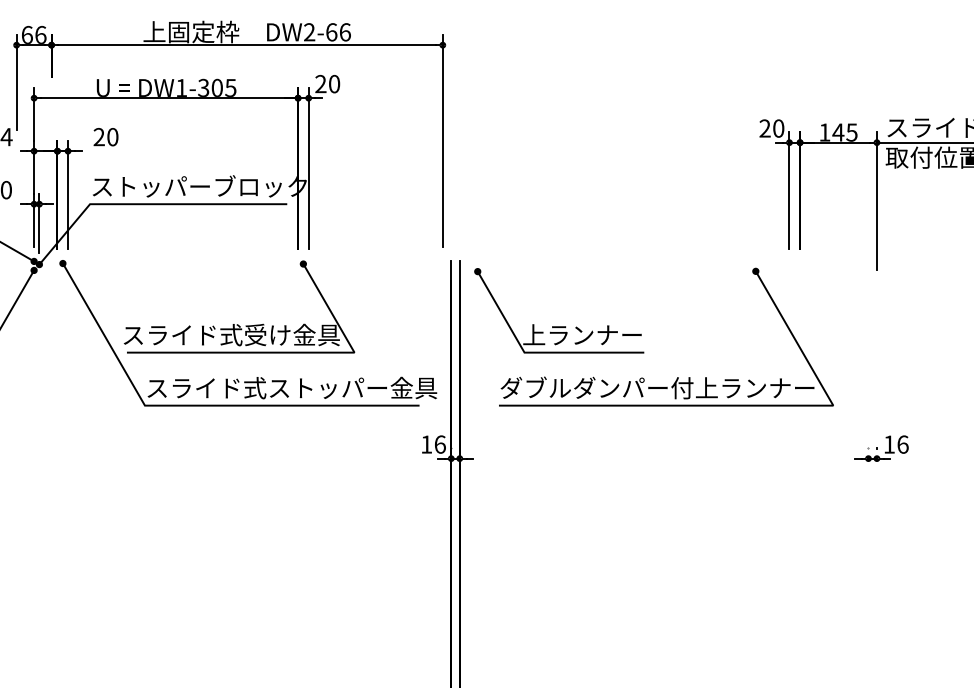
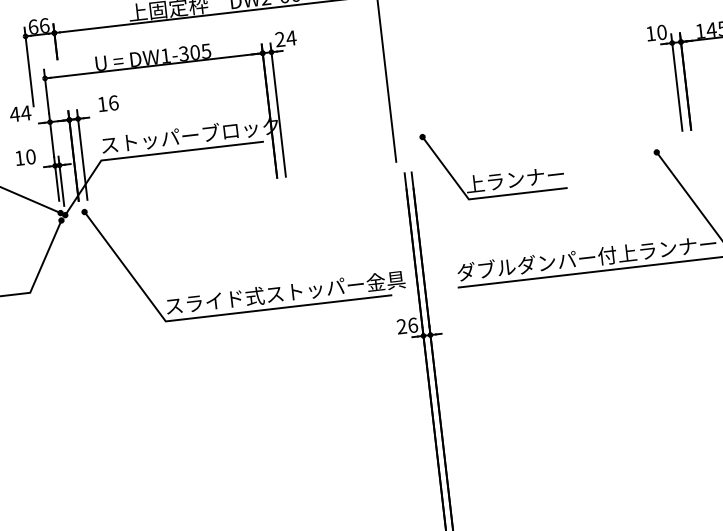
text: (334, 83) -> (291, 37), 20 -> 24
text: (764, 128) -> (650, 33), 20 -> 10
text: (105, 137) -> (107, 104), 20 -> 16
part: (238, 324) -> (235, 245), removed
part: (559, 326) -> (495, 174), moved
text: (426, 444) -> (401, 326), 16 -> 26

